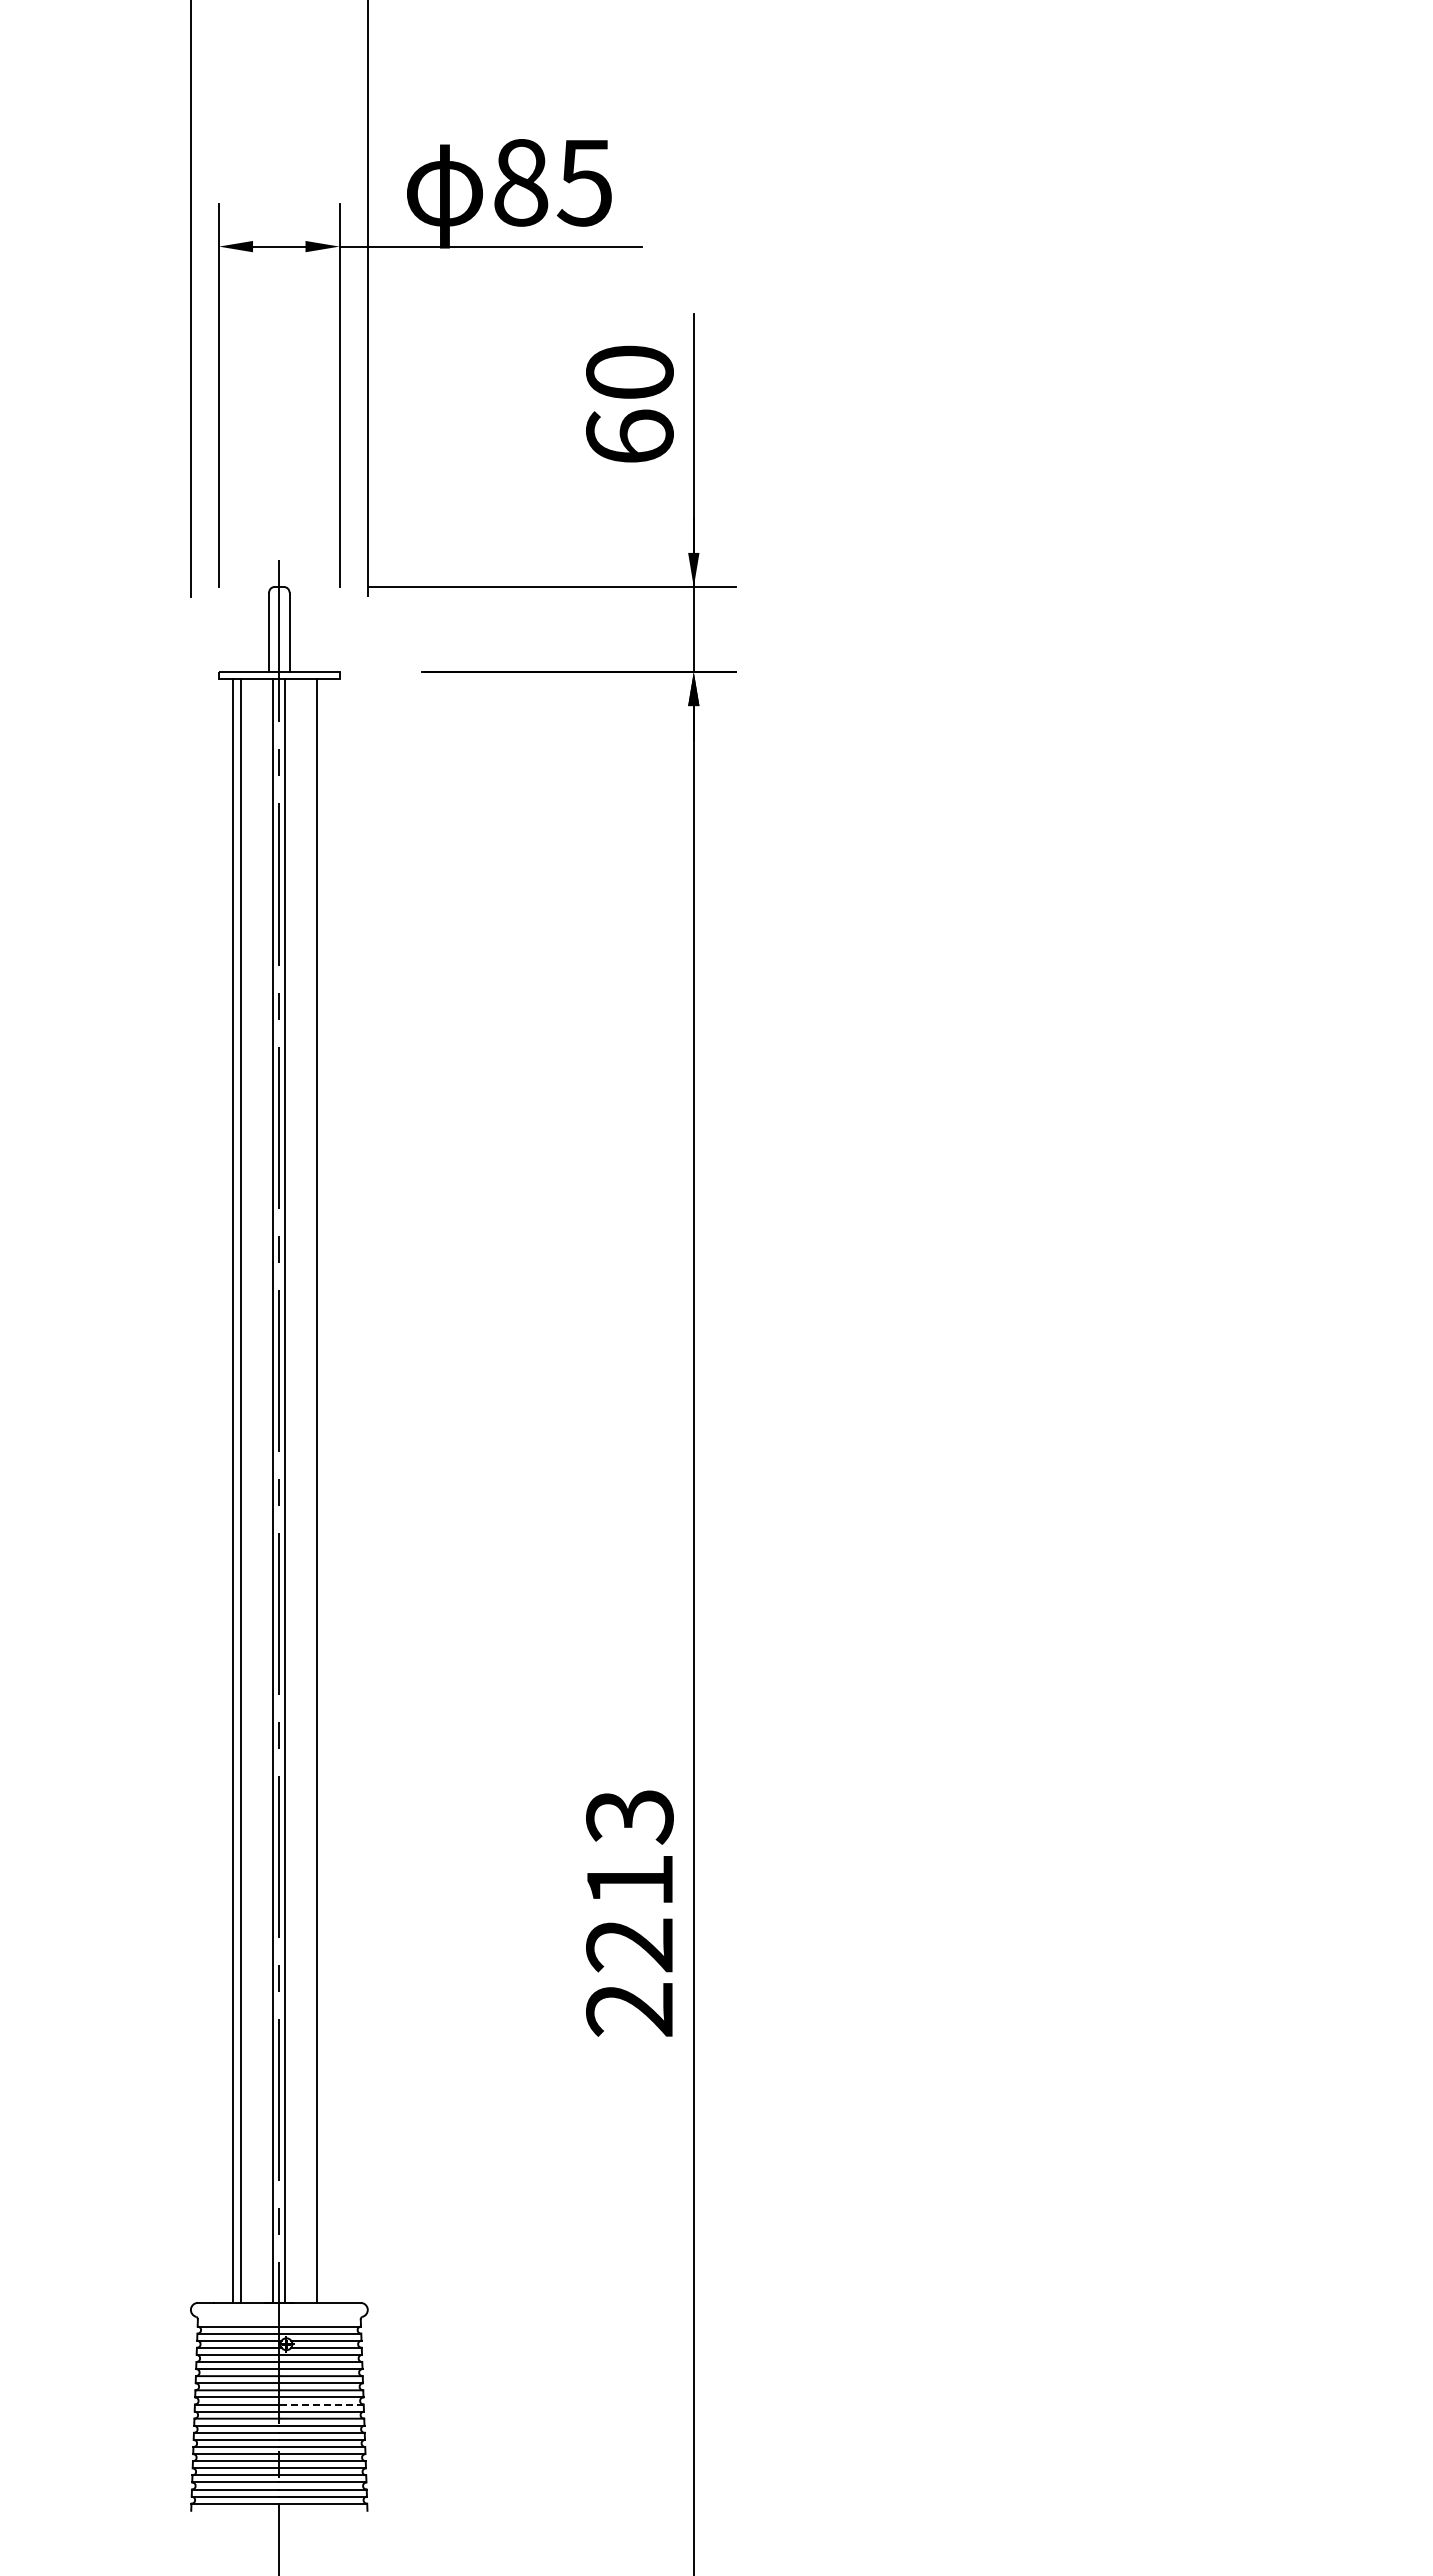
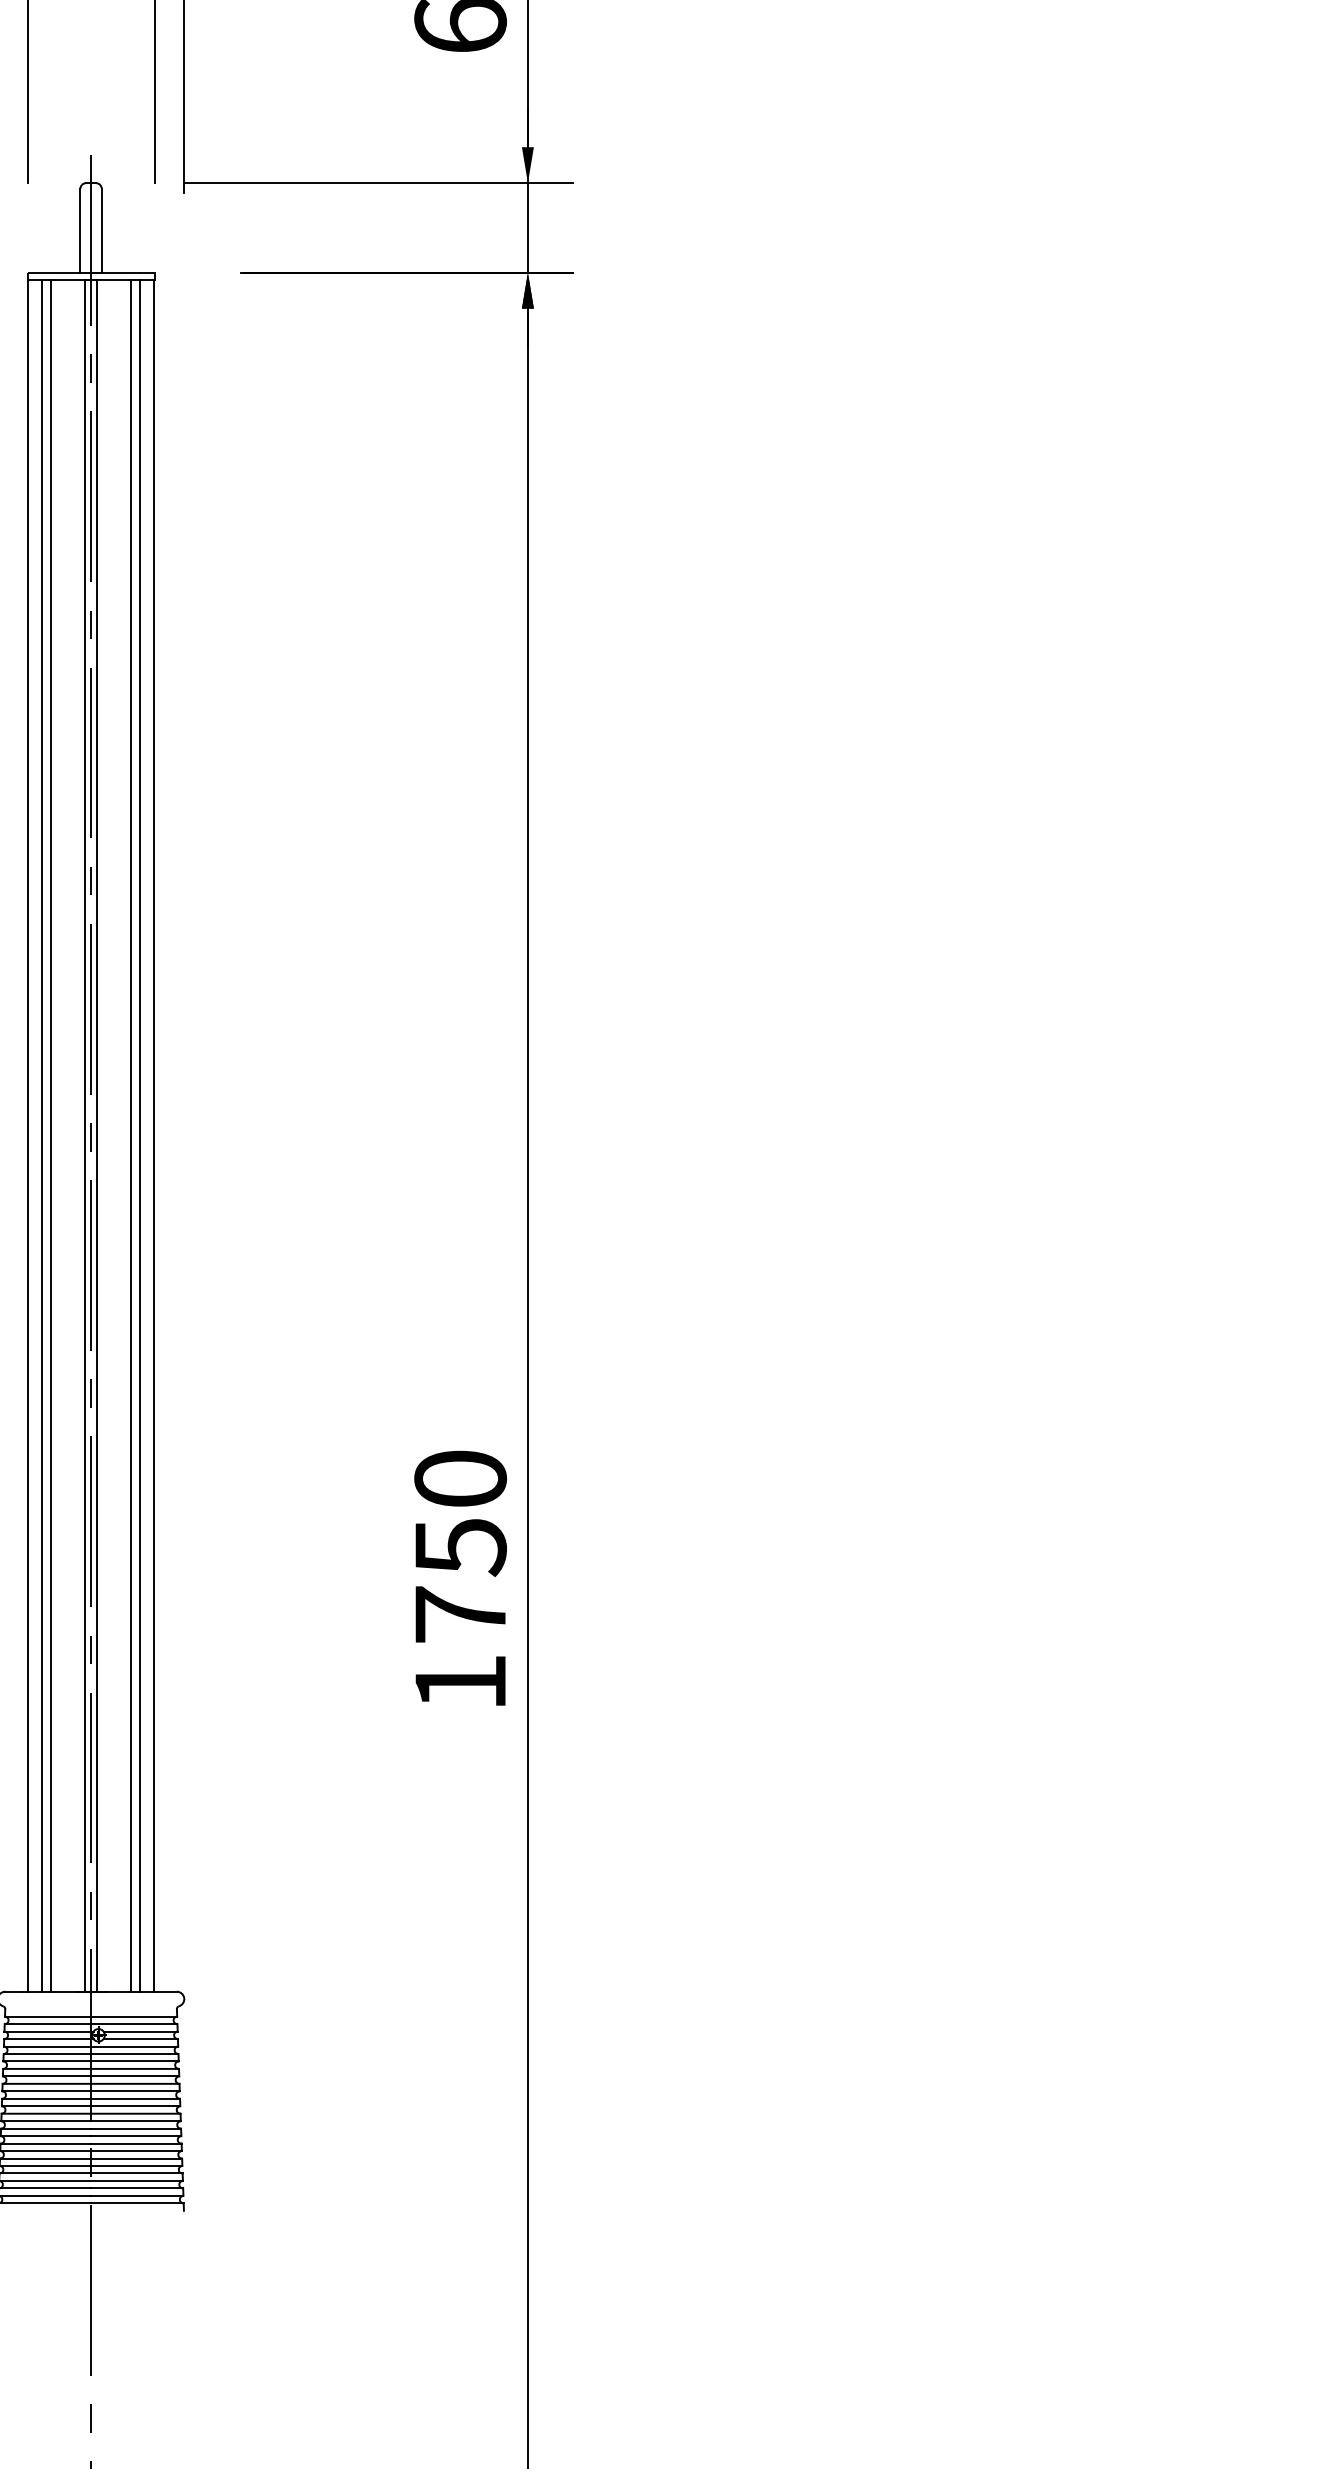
line: (219, 1490) -> (28, 1135), added
line: (326, 1490) -> (140, 1135), added
line: (339, 1490) -> (154, 1135), added
text: (629, 1912) -> (460, 1580), 2213 -> 1750
line: (321, 2404) -> (135, 2098), dashed -> solid

